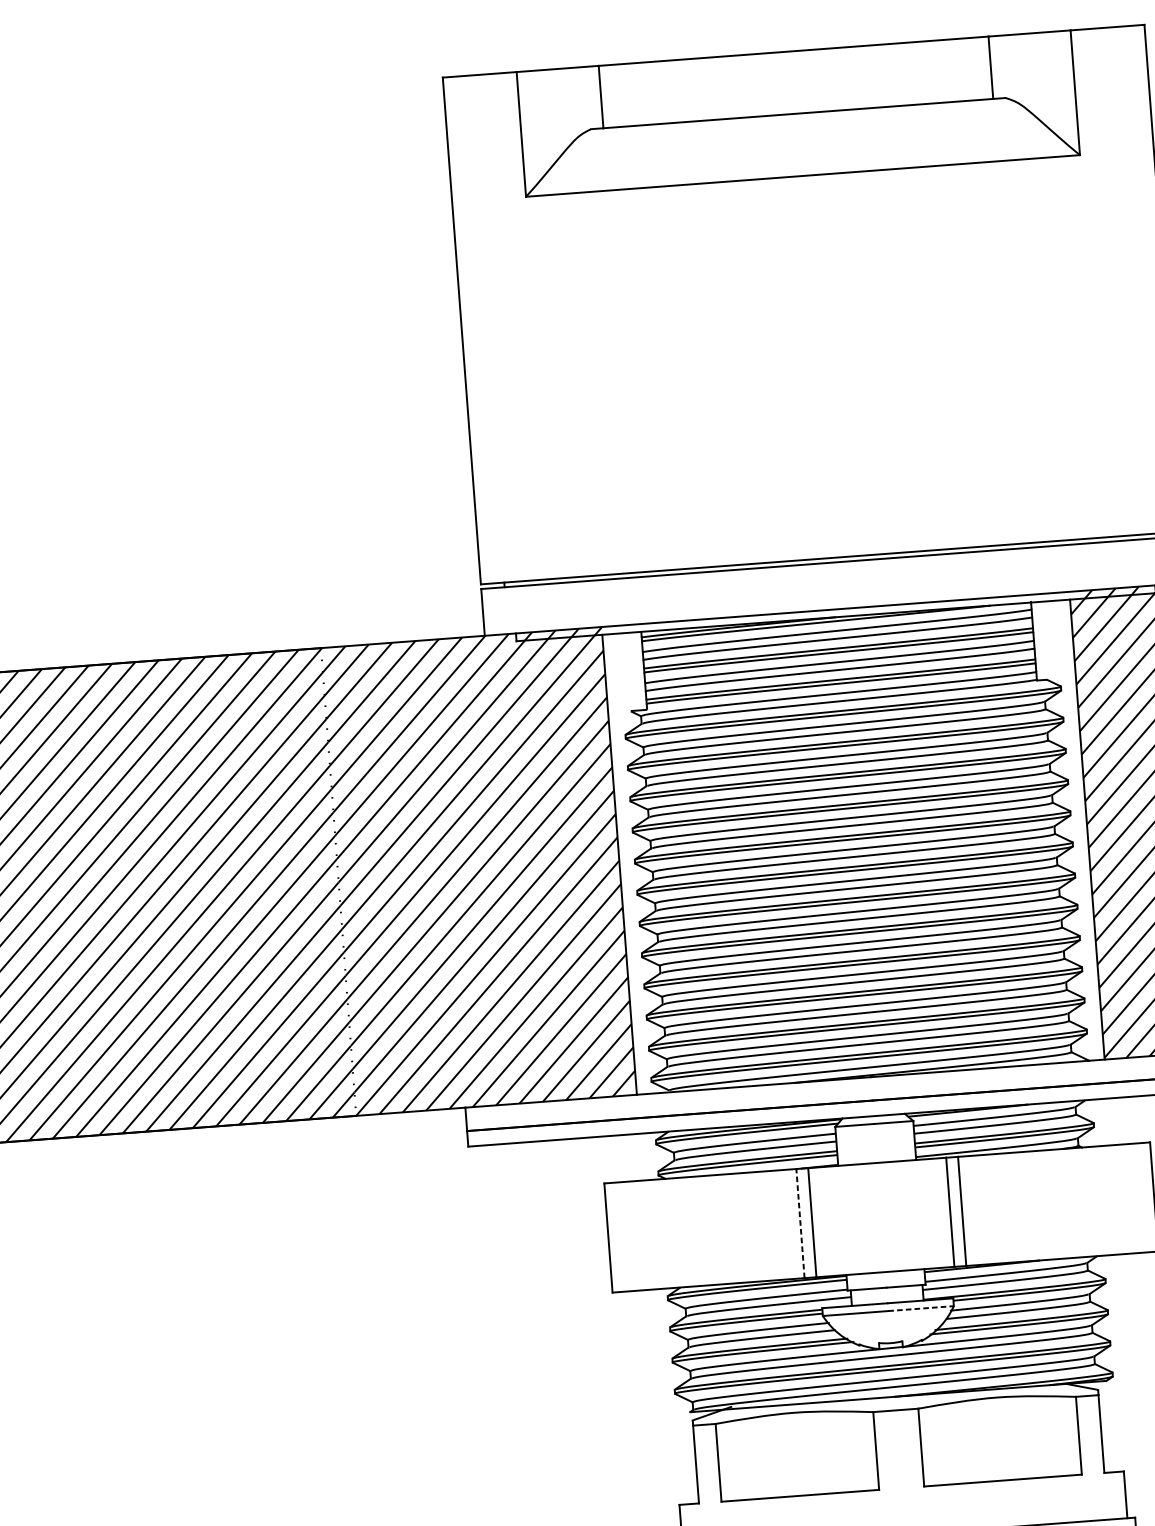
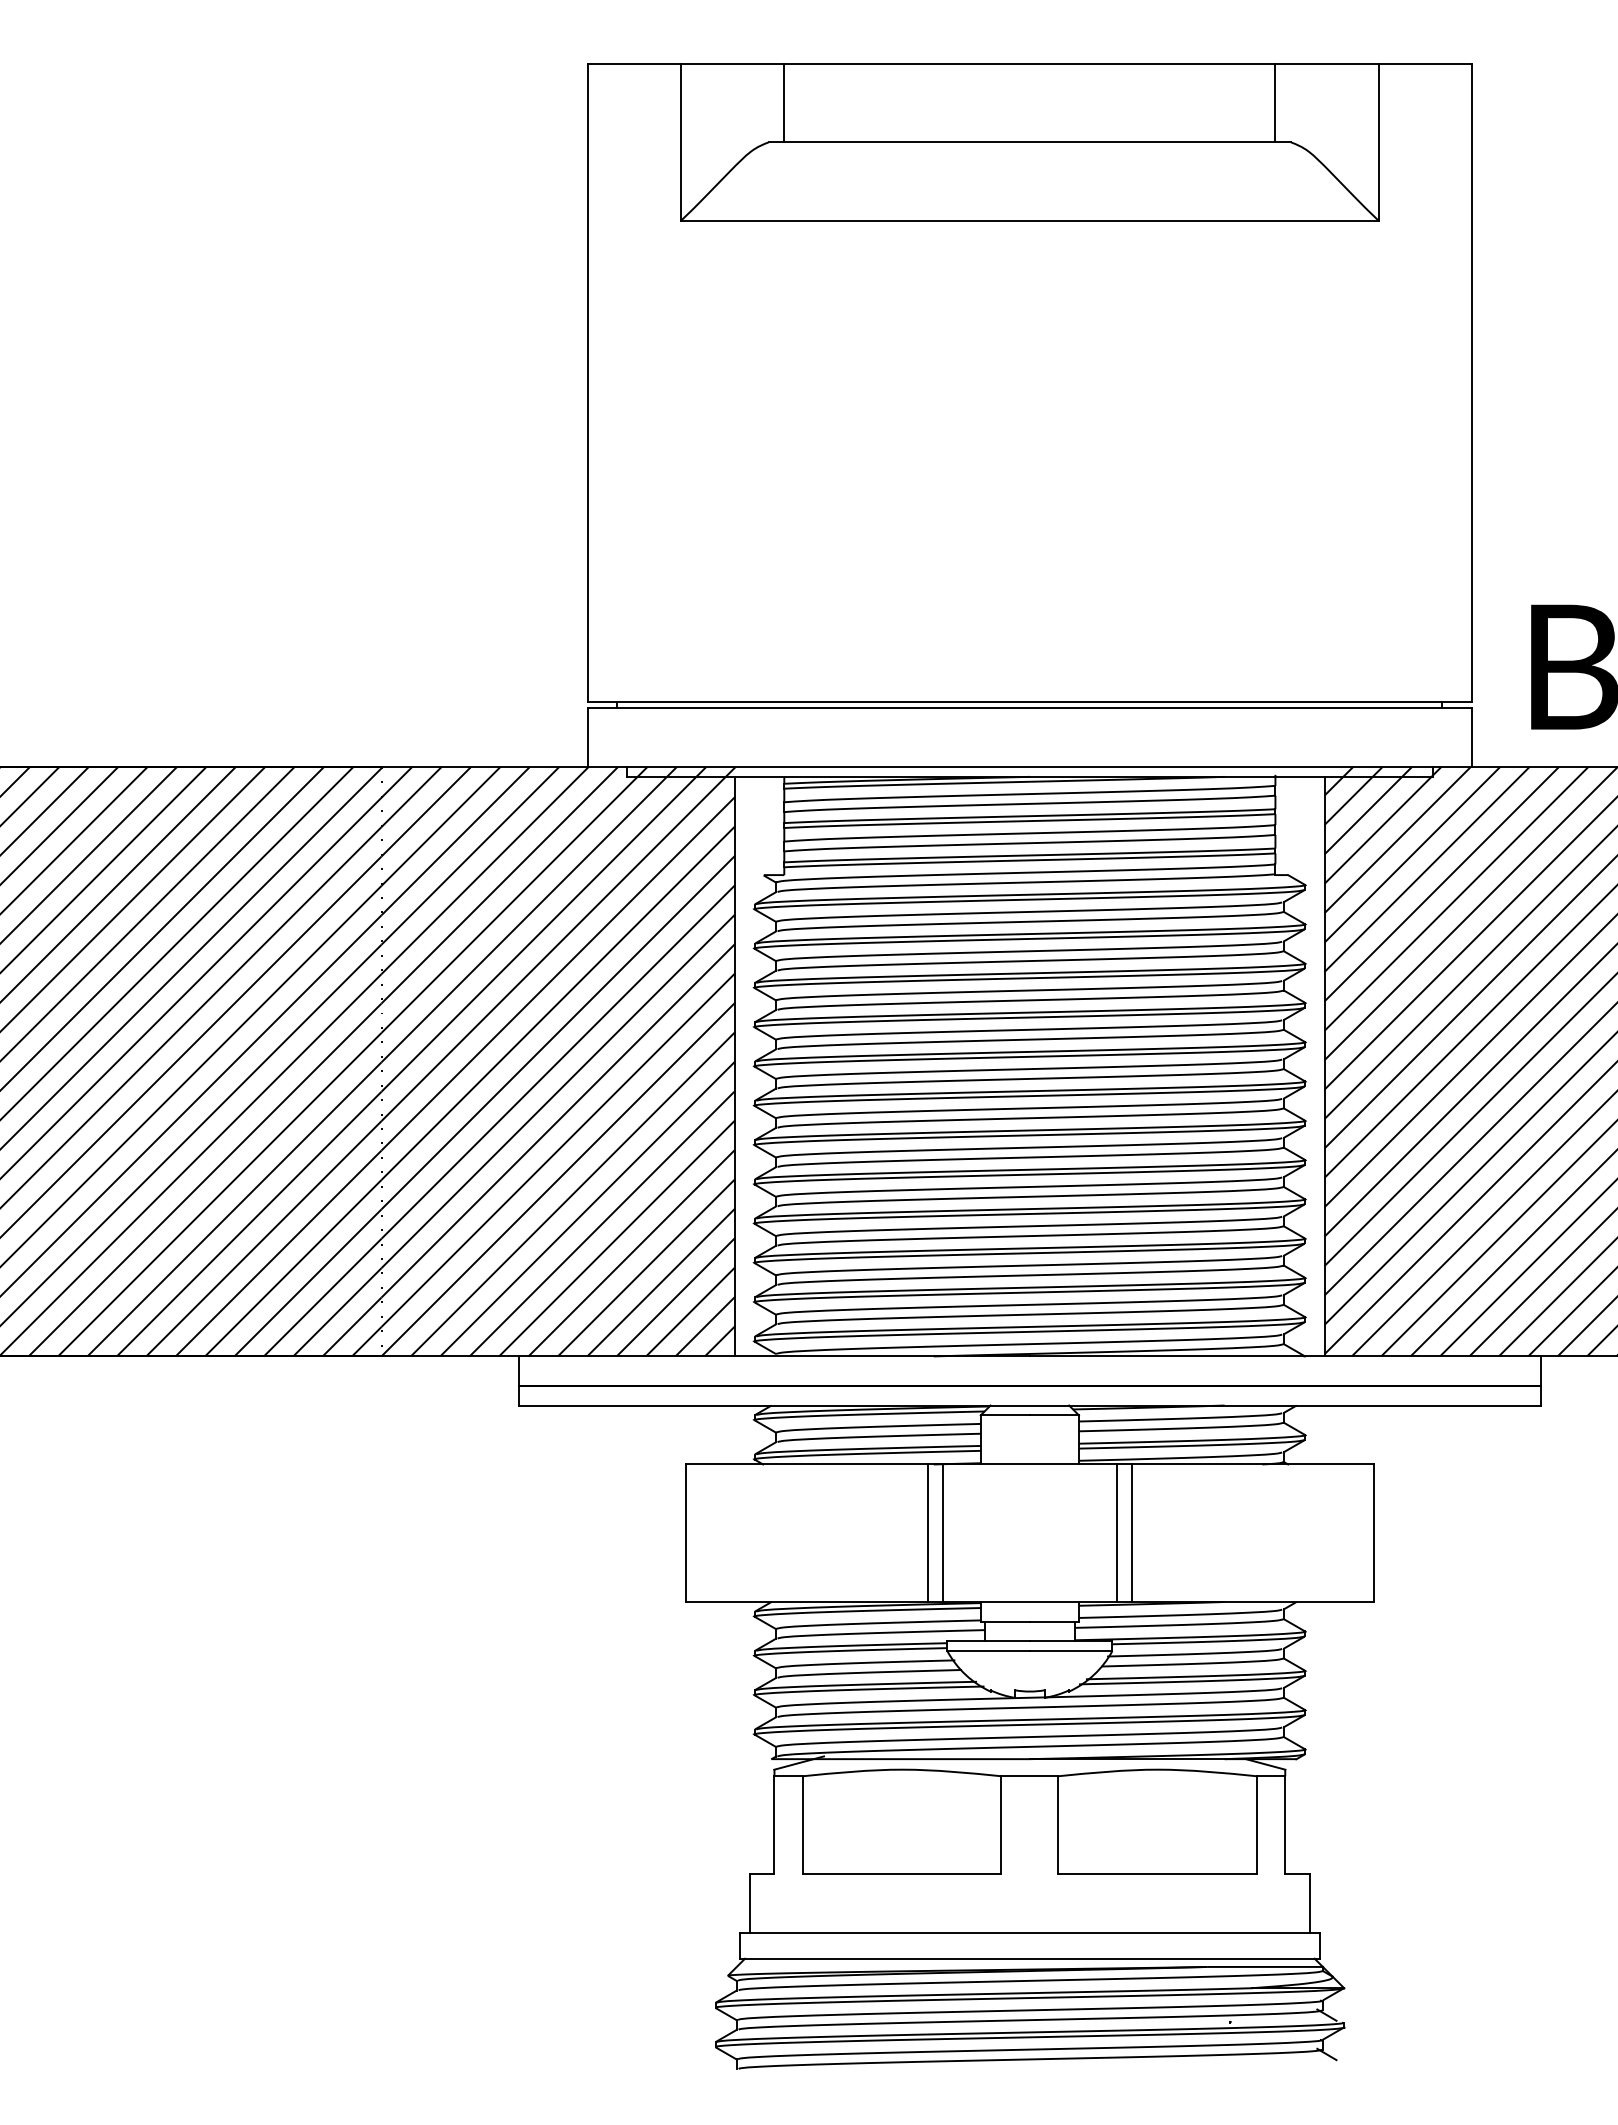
line: (800, 1223) -> (927, 1533), dashed -> solid
line: (921, 1308) -> (1071, 1651), dashed -> solid

